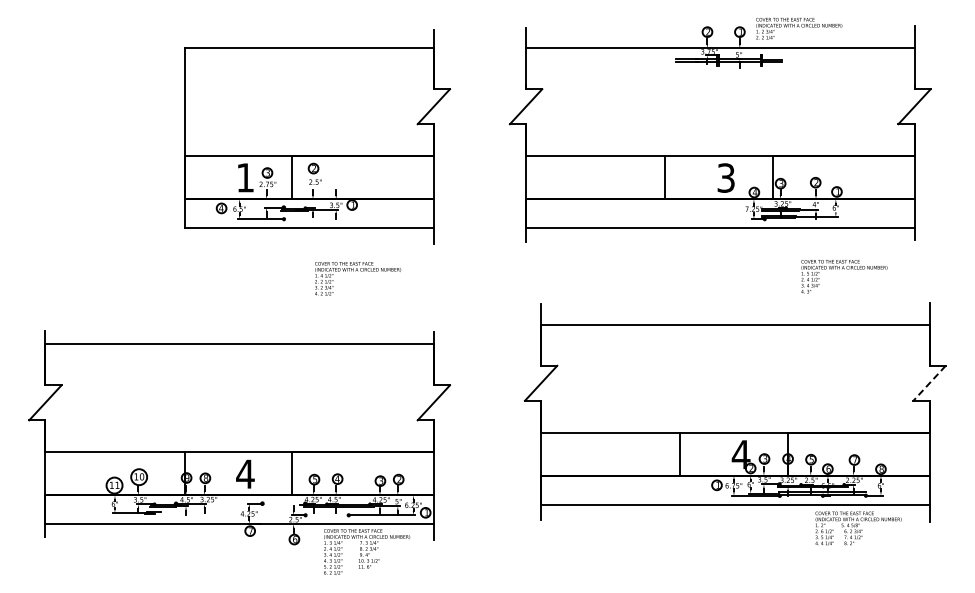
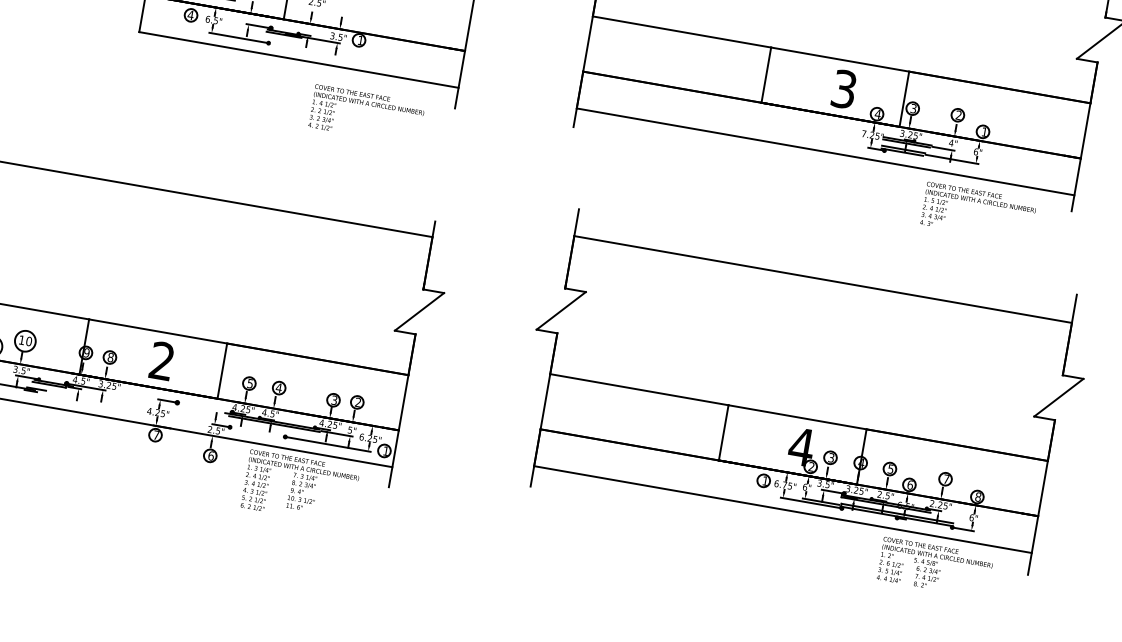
text: (844, 276) -> (978, 212), moved
text: (358, 278) -> (367, 114), moved
line: (929, 383) -> (1058, 397), dashed -> solid
text: (245, 473) -> (162, 360), 4 -> 2

